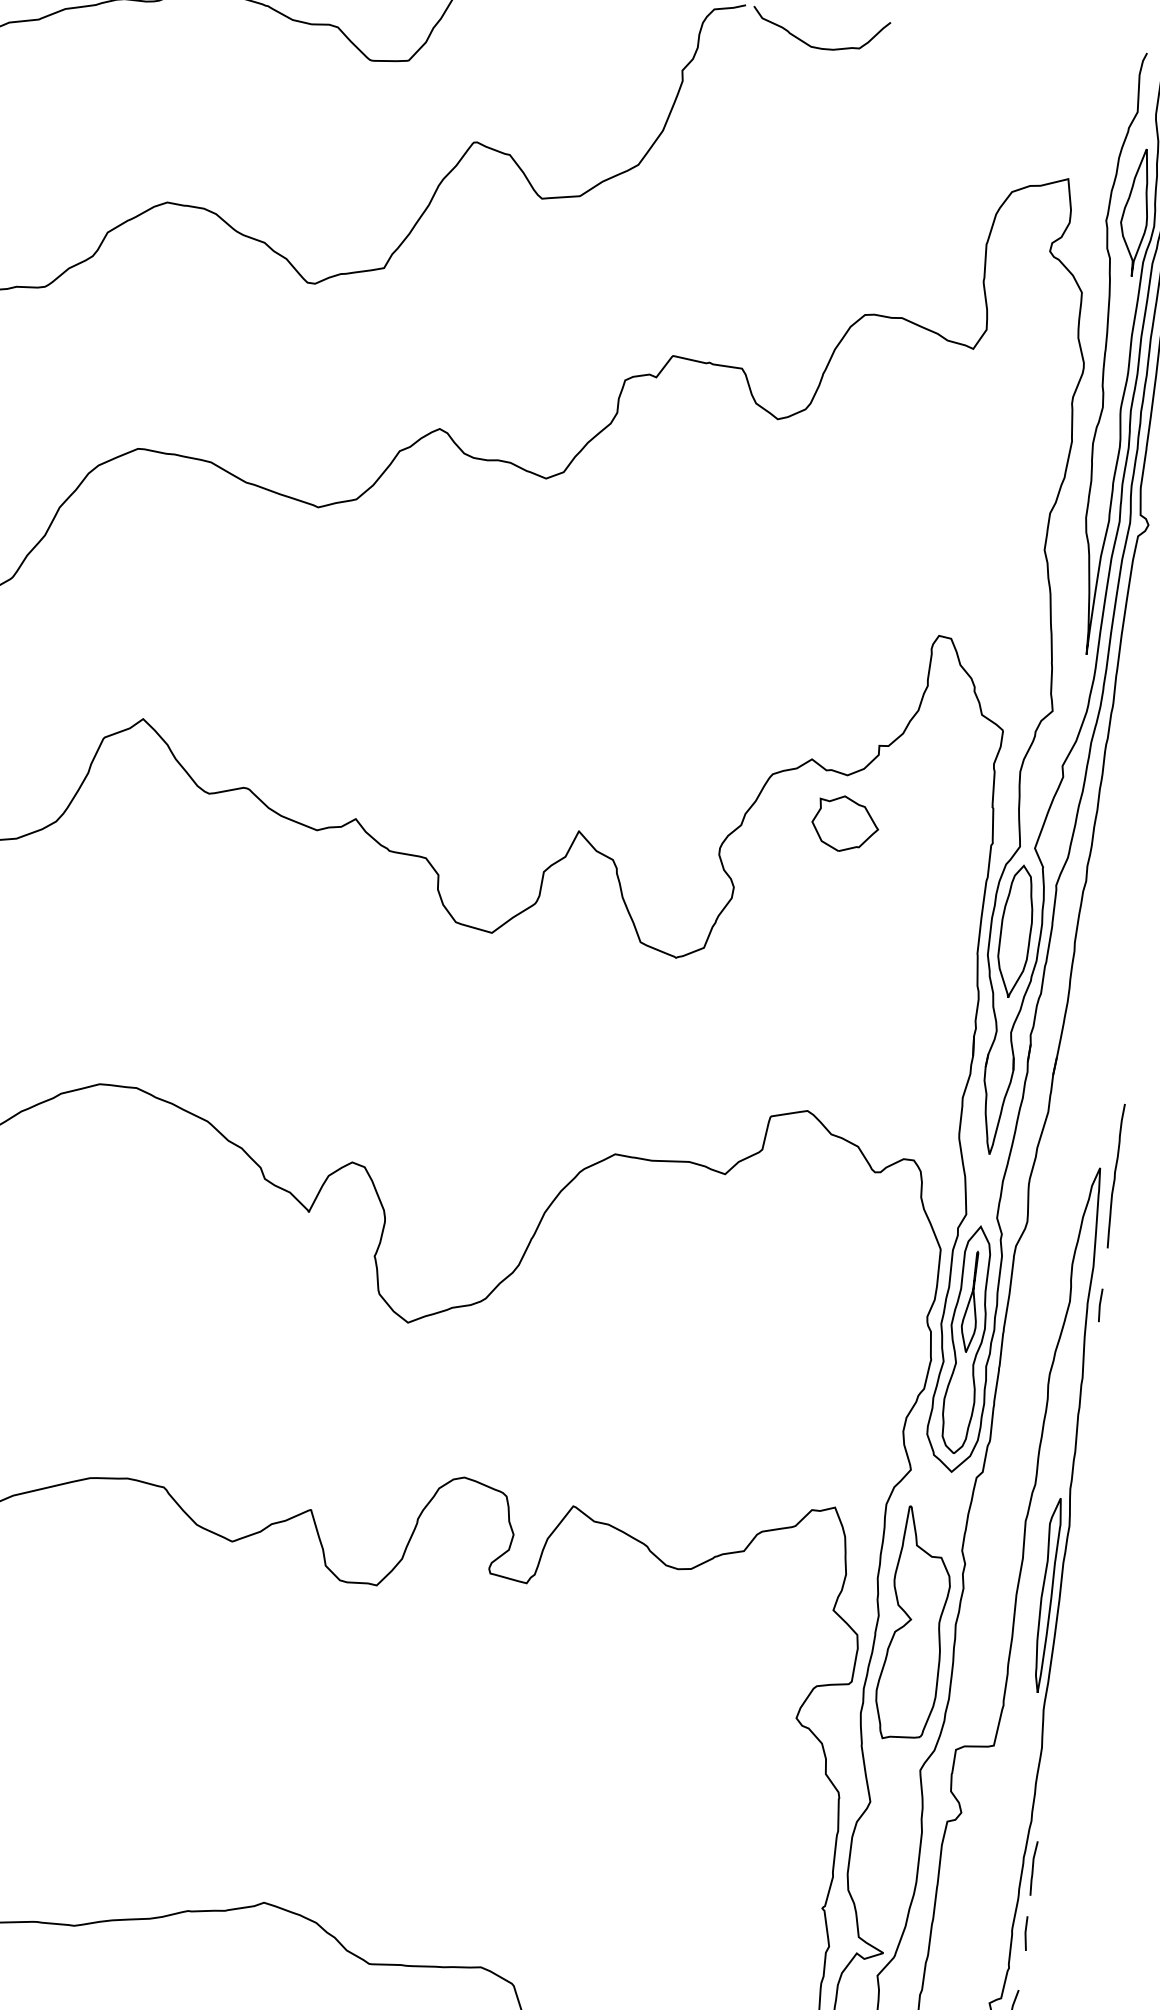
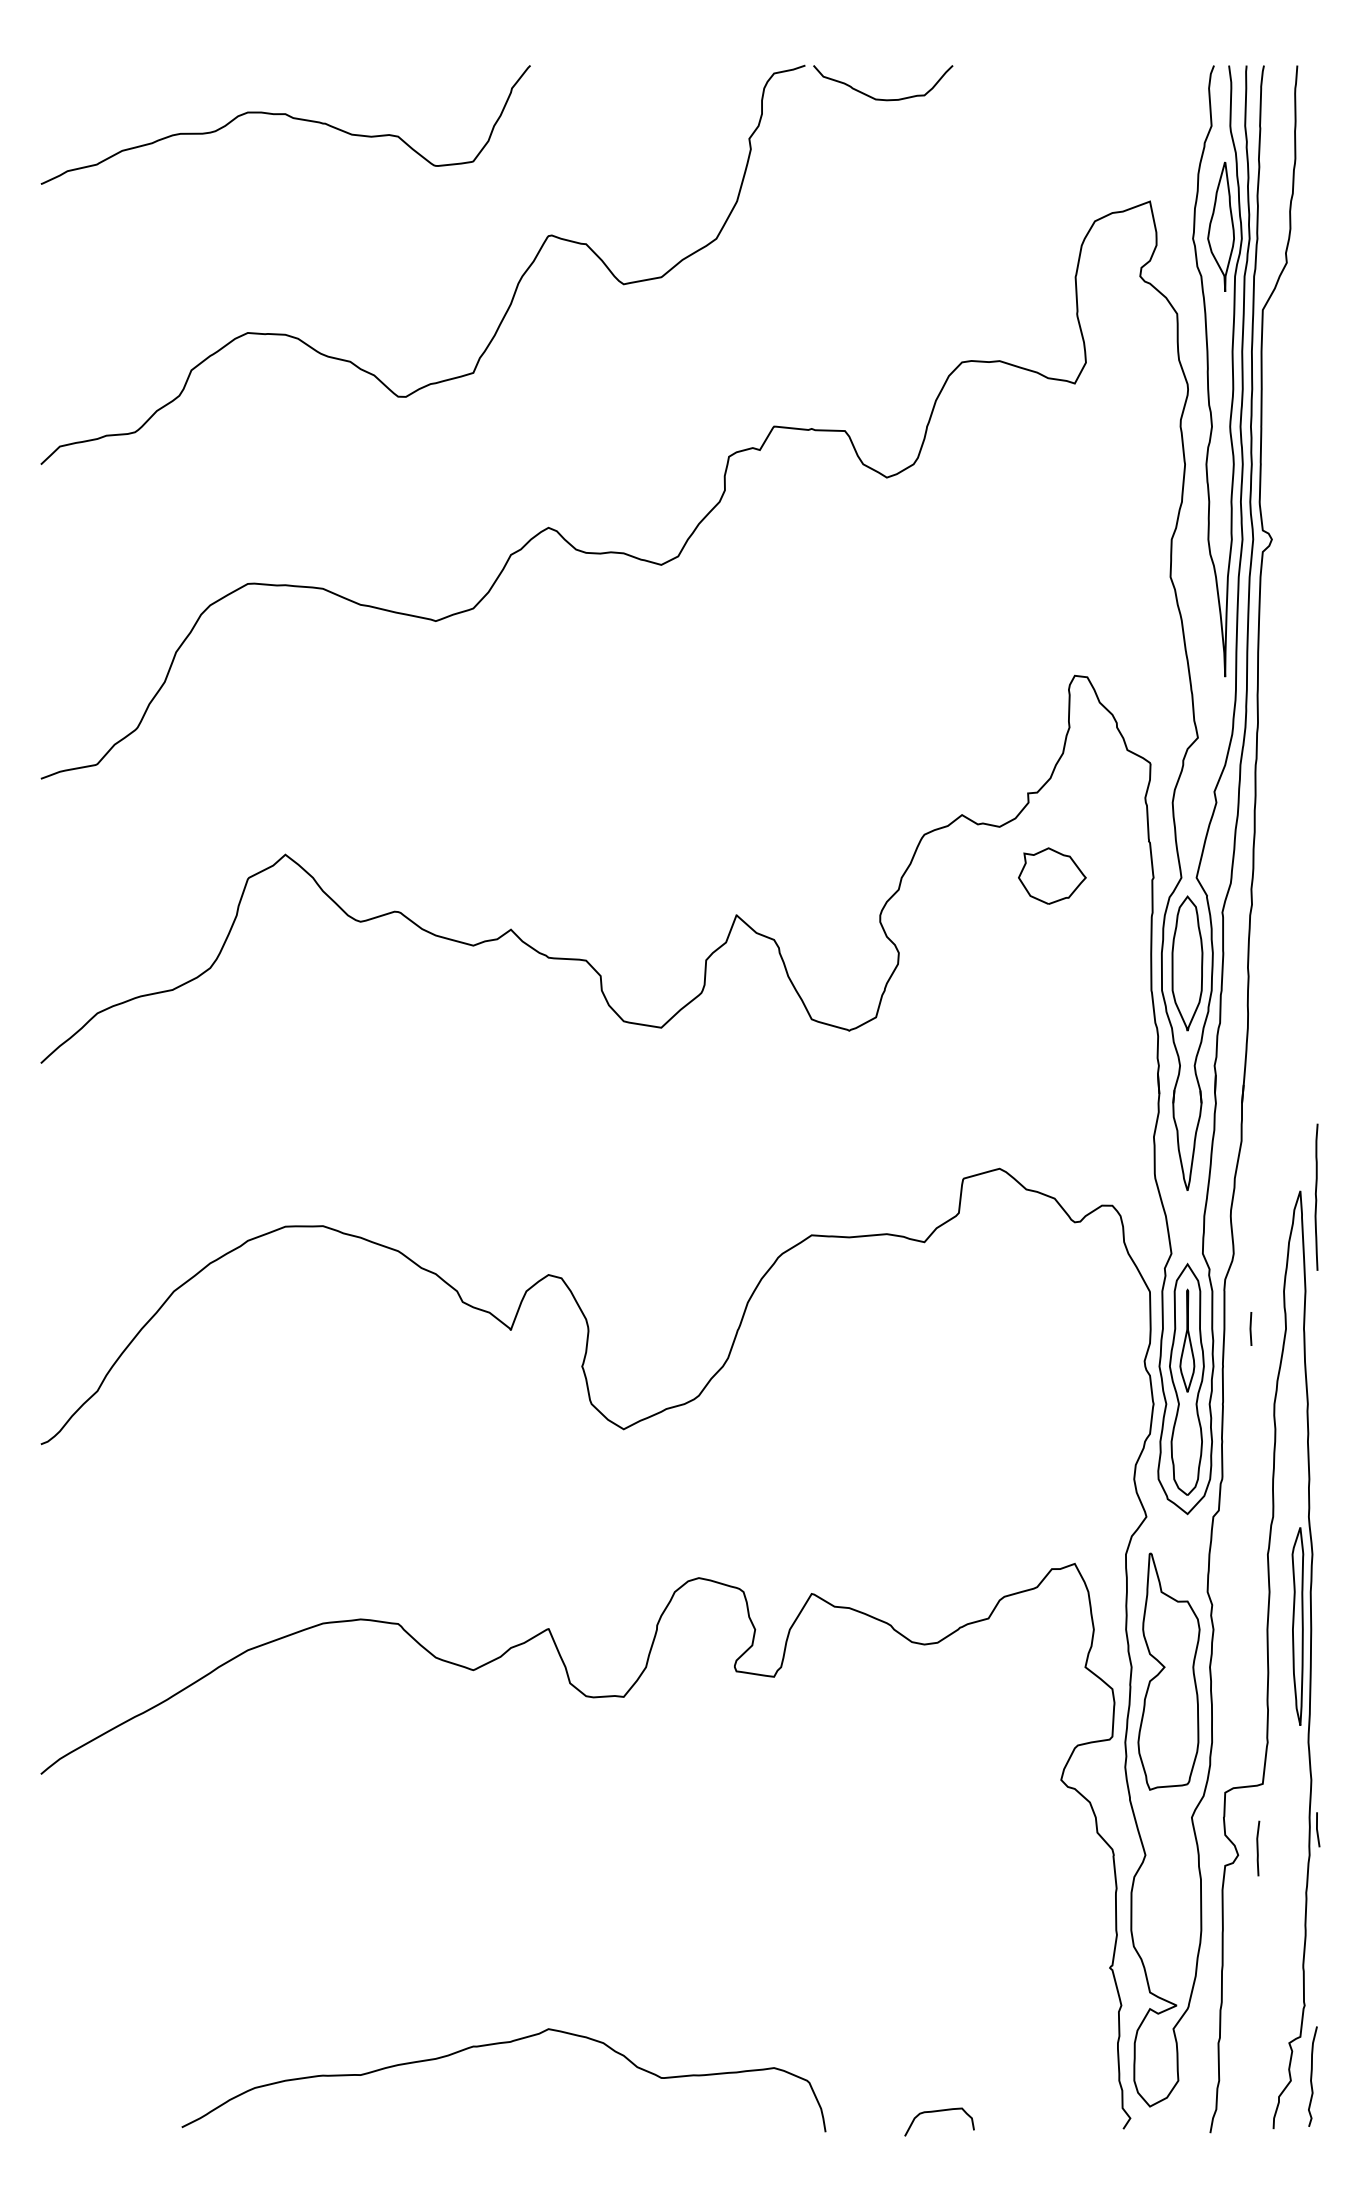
part: (845, 823) -> (1052, 875), moved
line: (1099, 1304) -> (1250, 1328), moved
line: (1033, 1868) -> (1258, 1848), moved
line: (1025, 1933) -> (1317, 1829), moved

